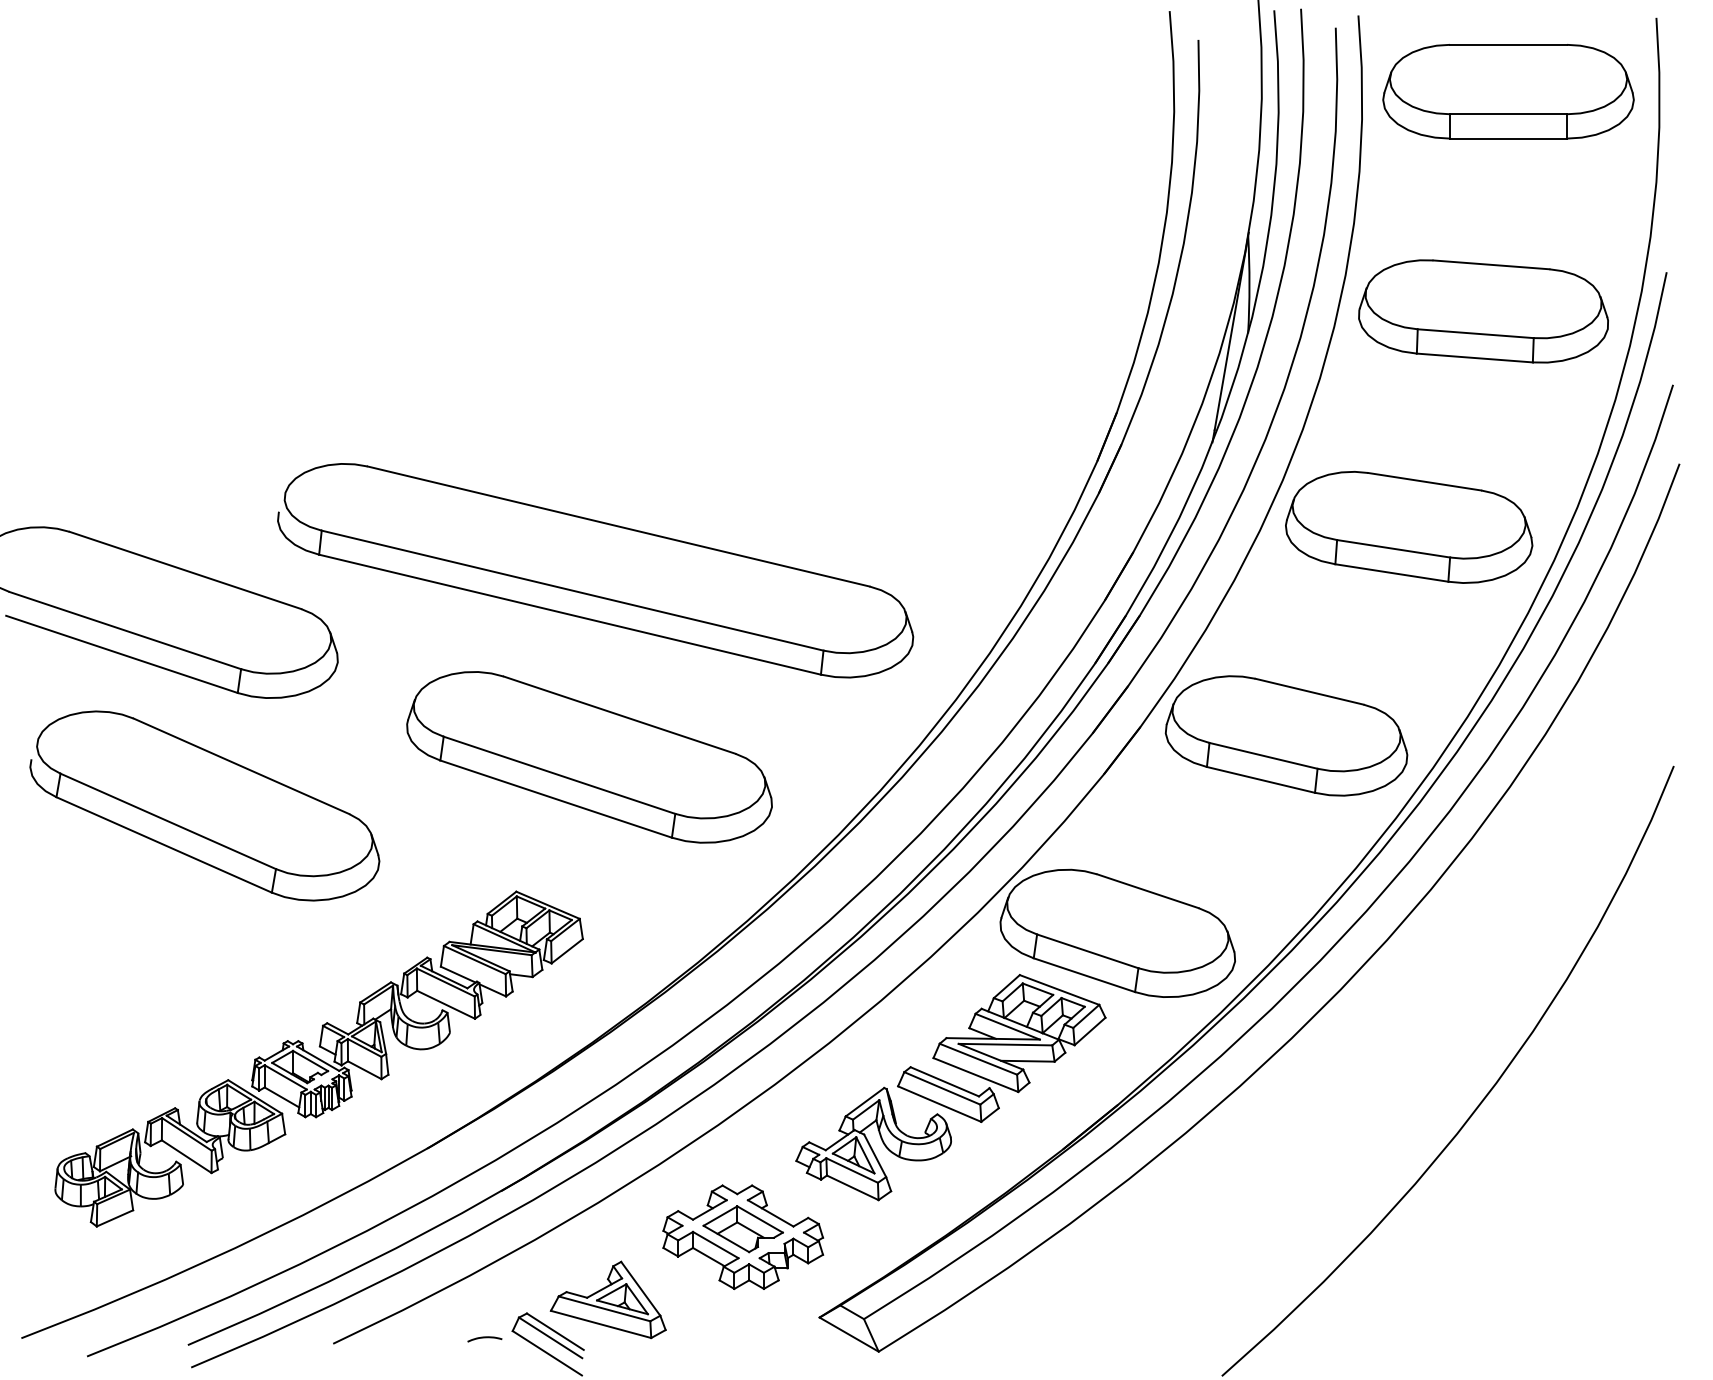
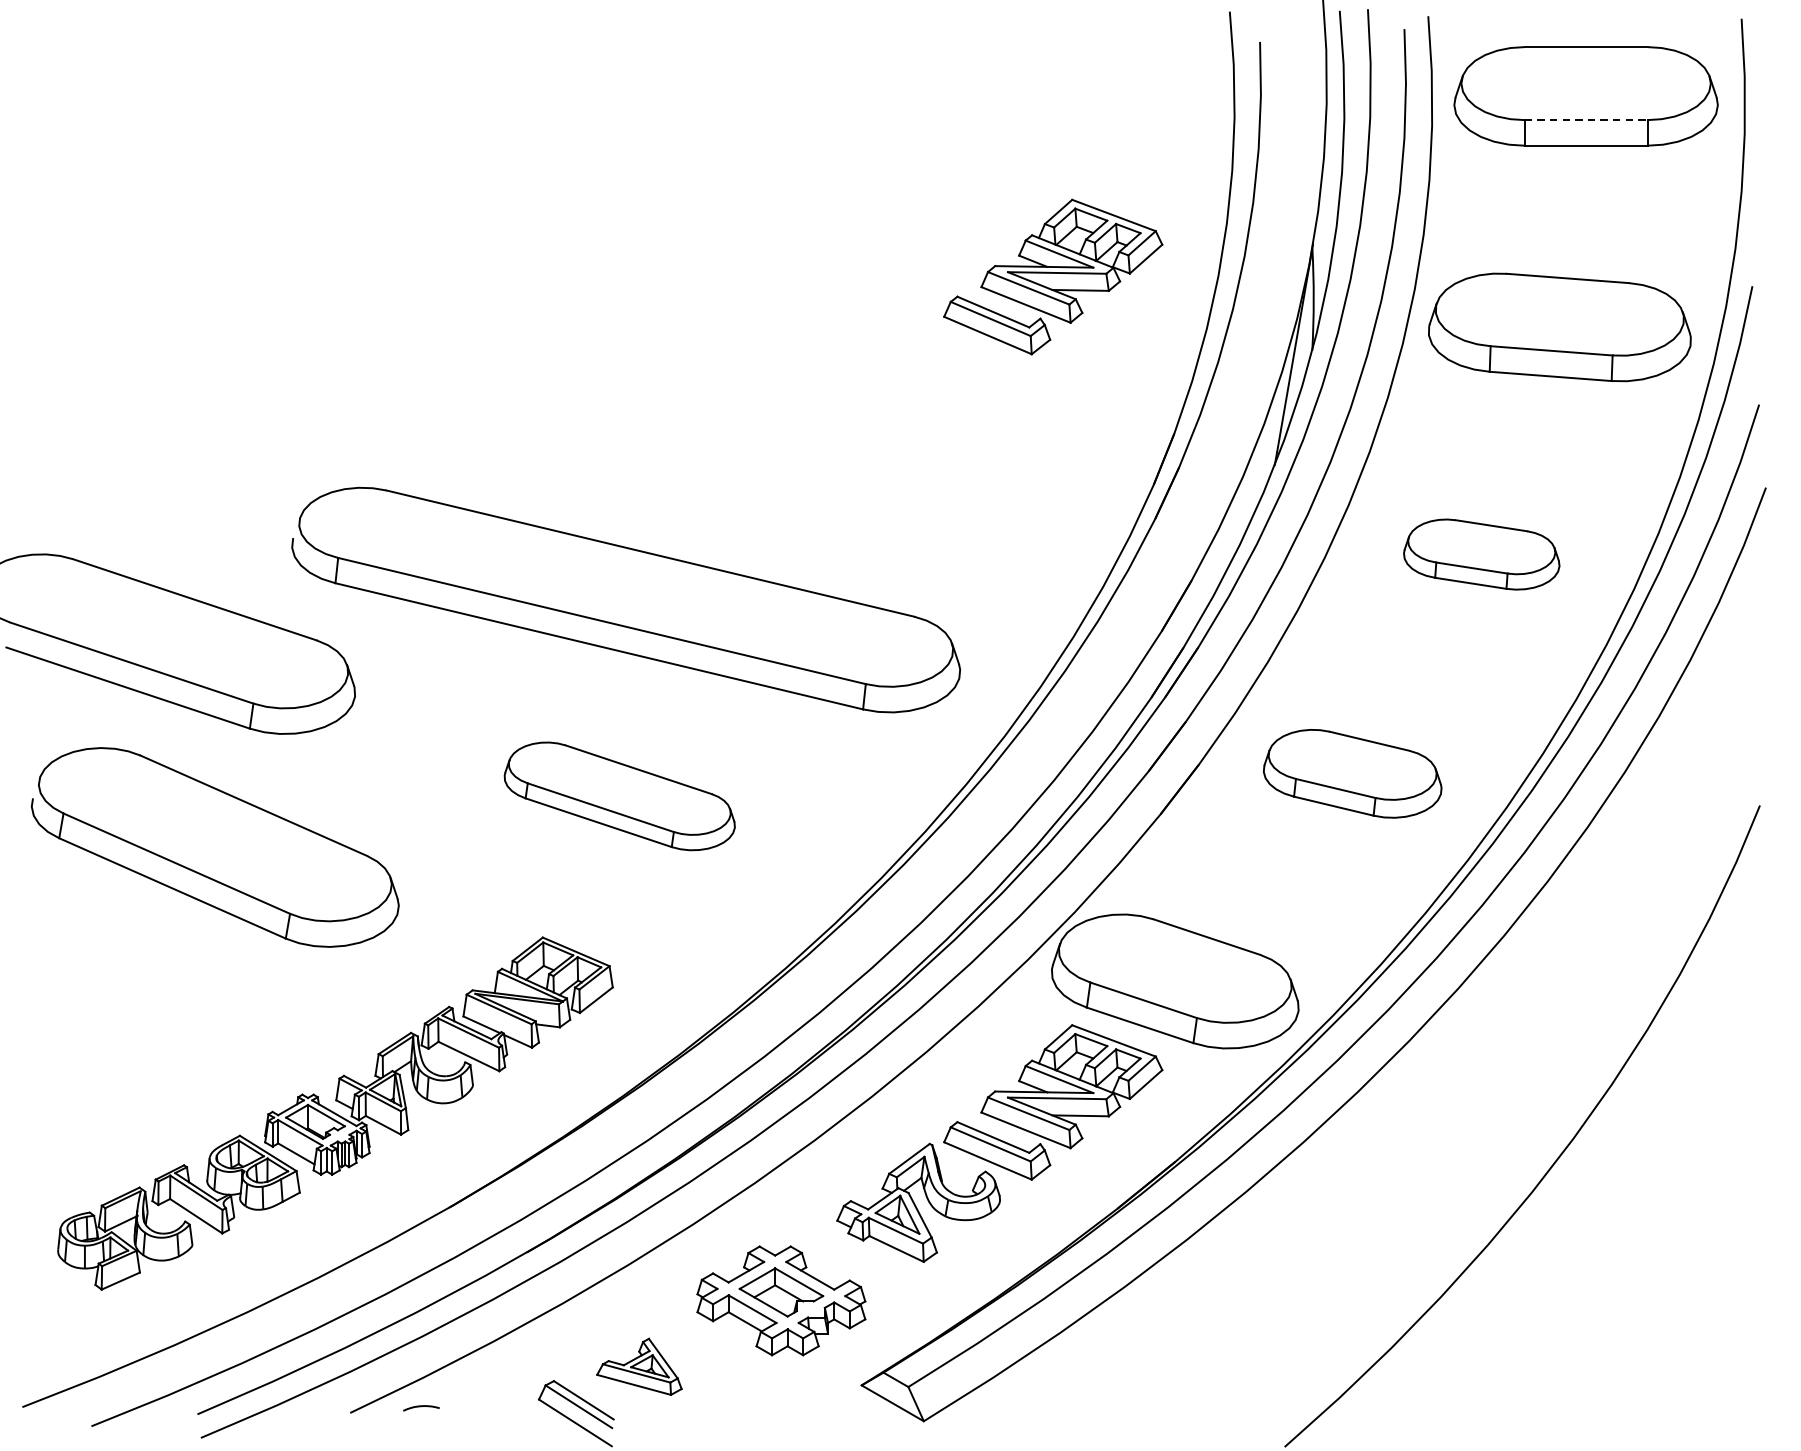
line: (1509, 114) -> (1587, 120), solid -> dashed
part: (1001, 263) -> (1052, 277), added
part: (1409, 527) -> (1481, 554), size x0.6
part: (1286, 735) -> (1352, 773), size x0.7
part: (589, 757) -> (619, 796), size x0.6
part: (607, 1299) -> (638, 1366), size x0.7
curve: (484, 1338) -> (421, 1407), moved

